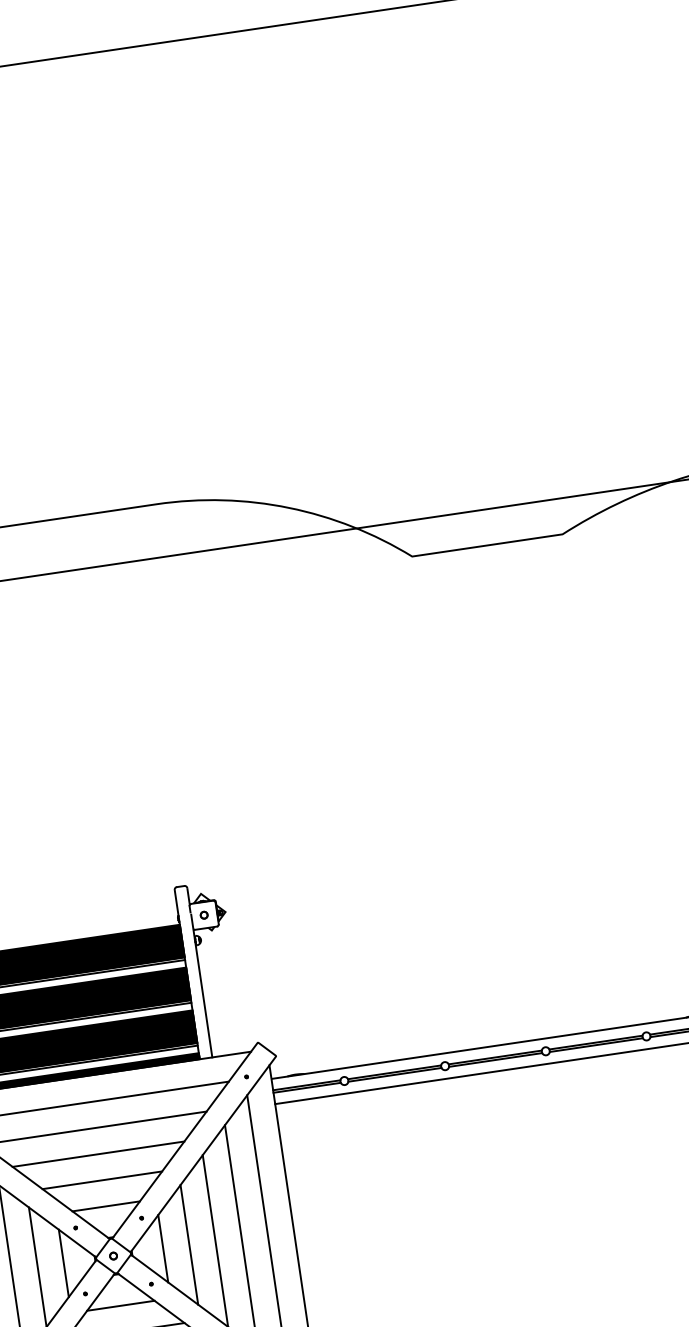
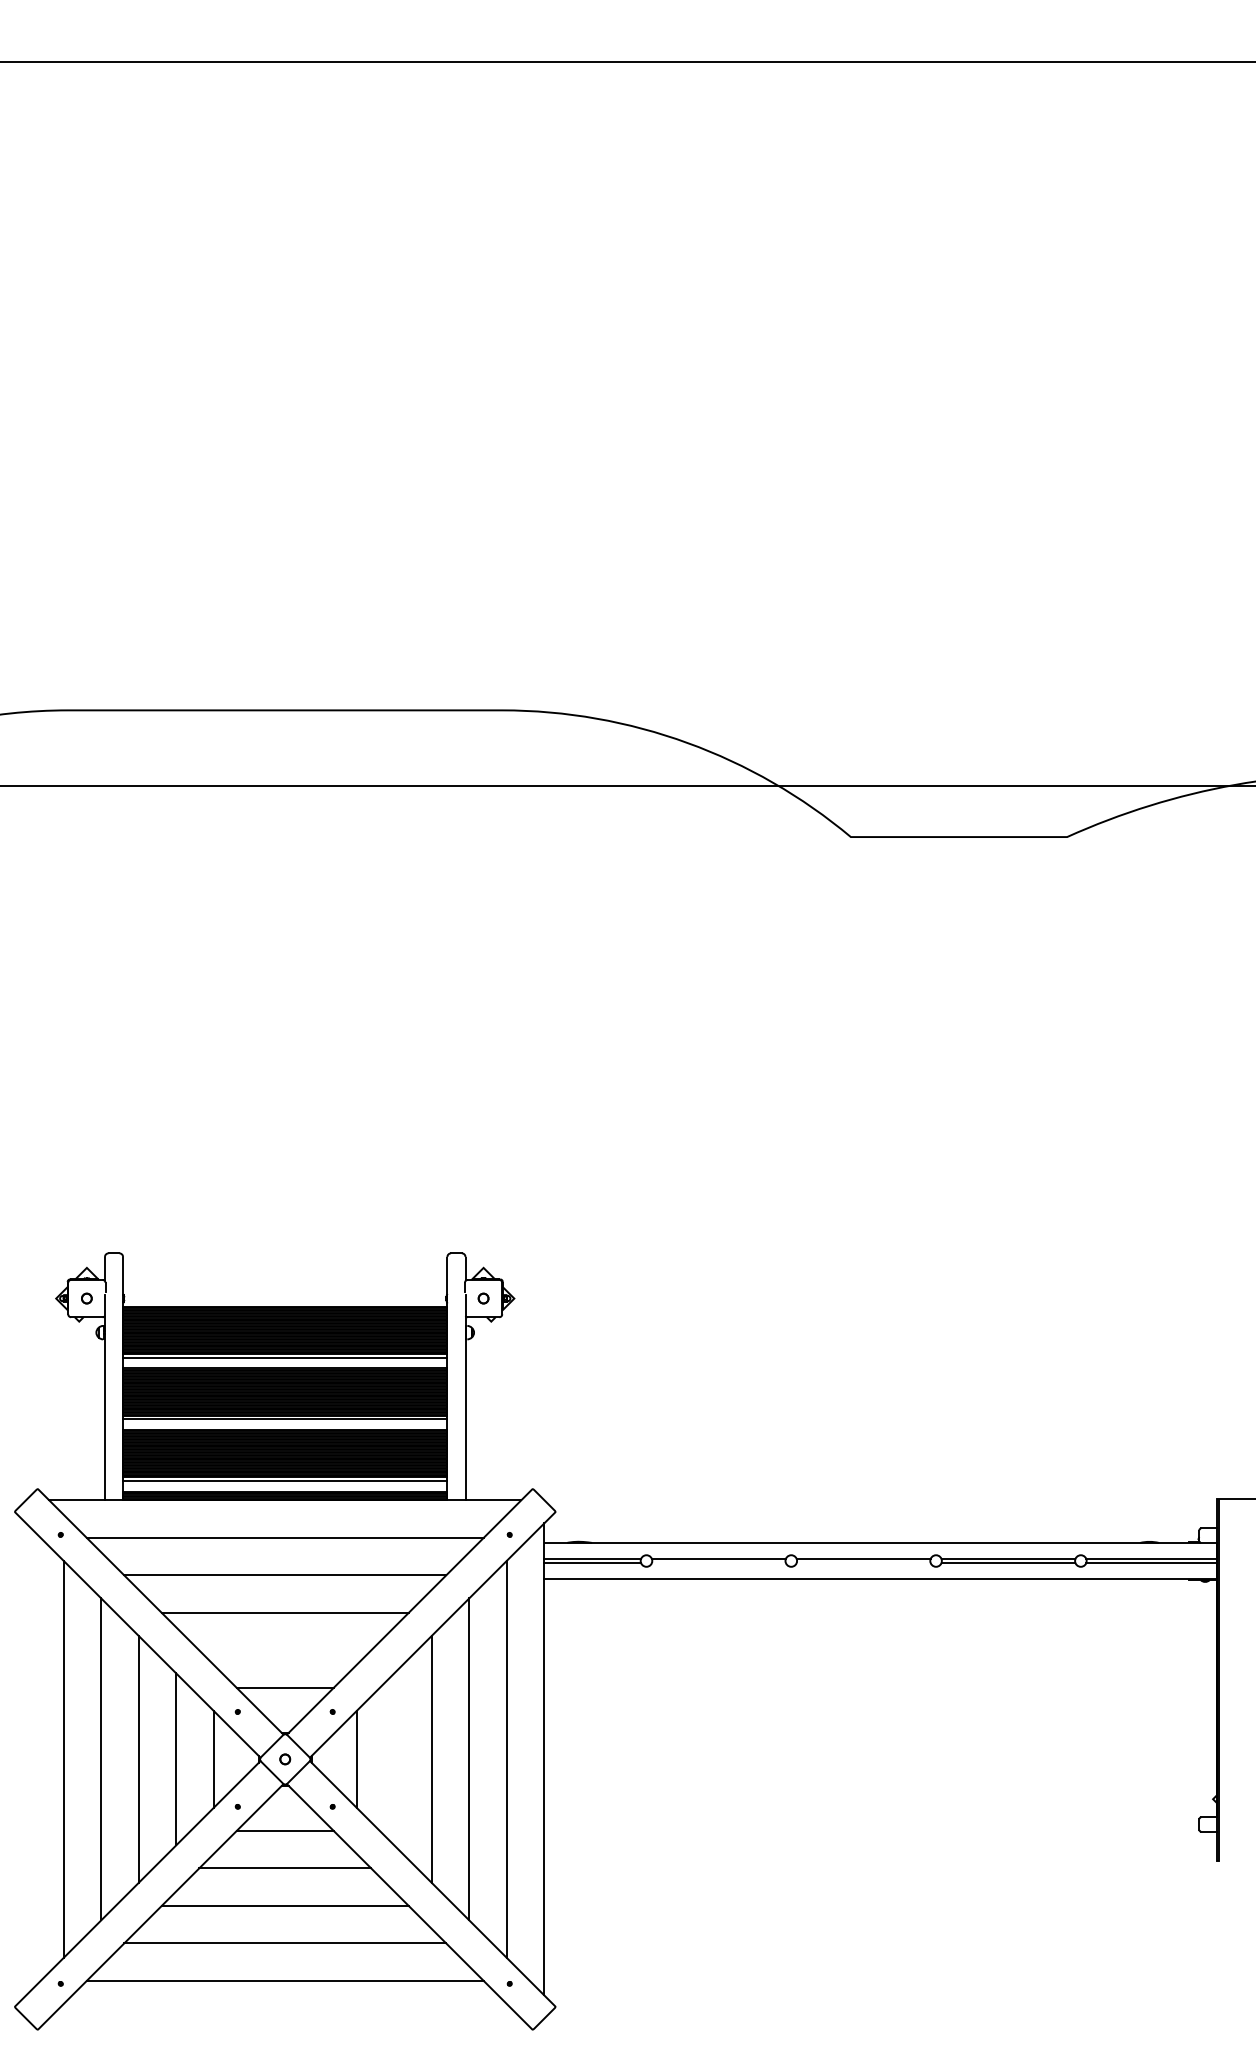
line: (495, 1059) -> (863, 1562), removed
line: (394, 1074) -> (718, 1562), removed
line: (102, 1180) -> (285, 1650), removed
line: (189, 1244) -> (394, 1759), removed

